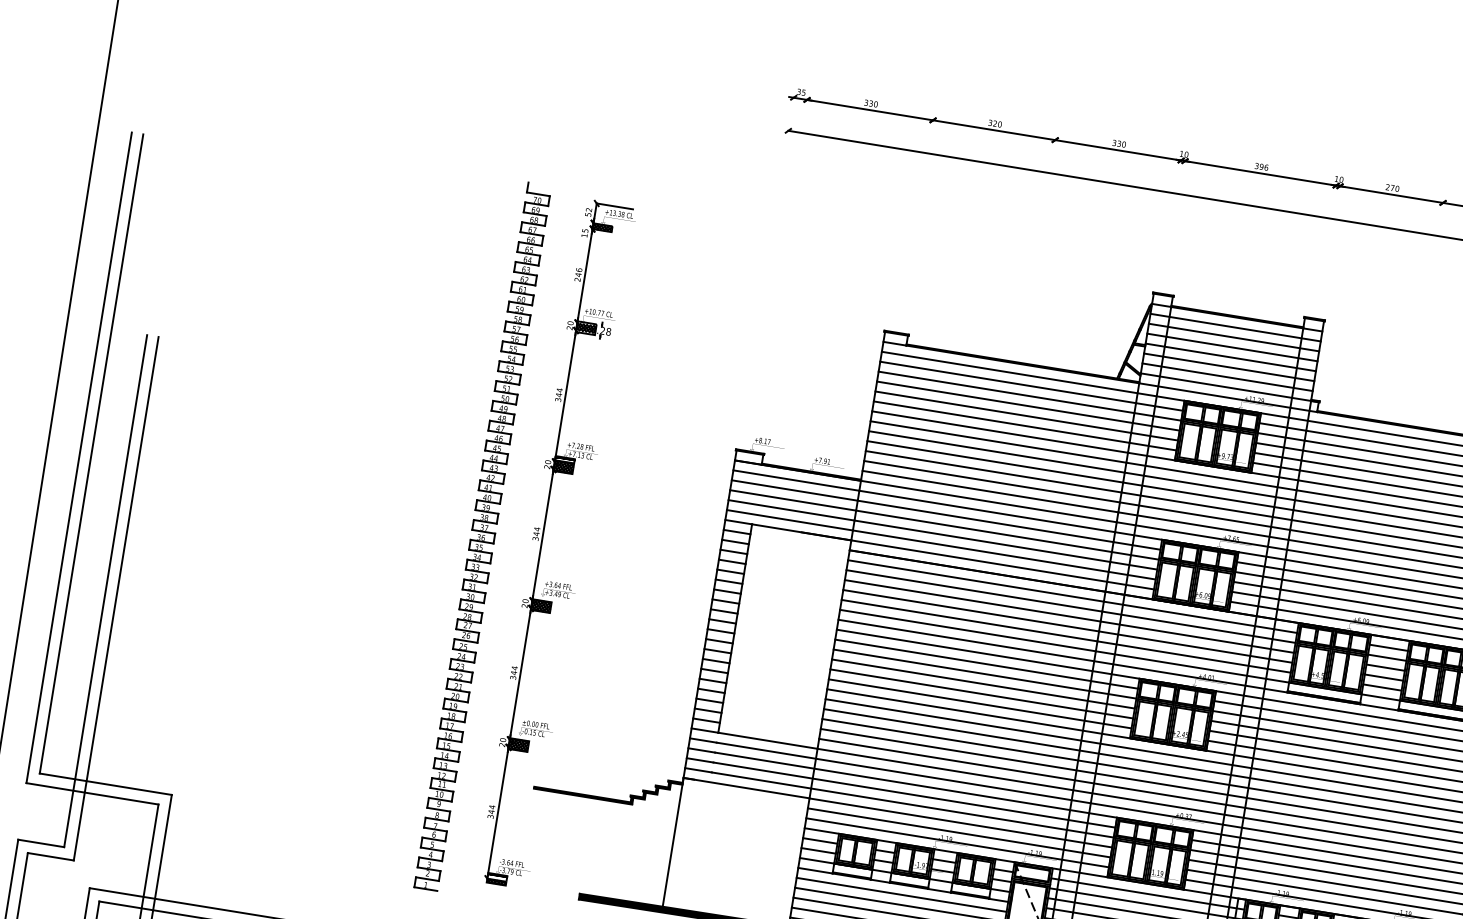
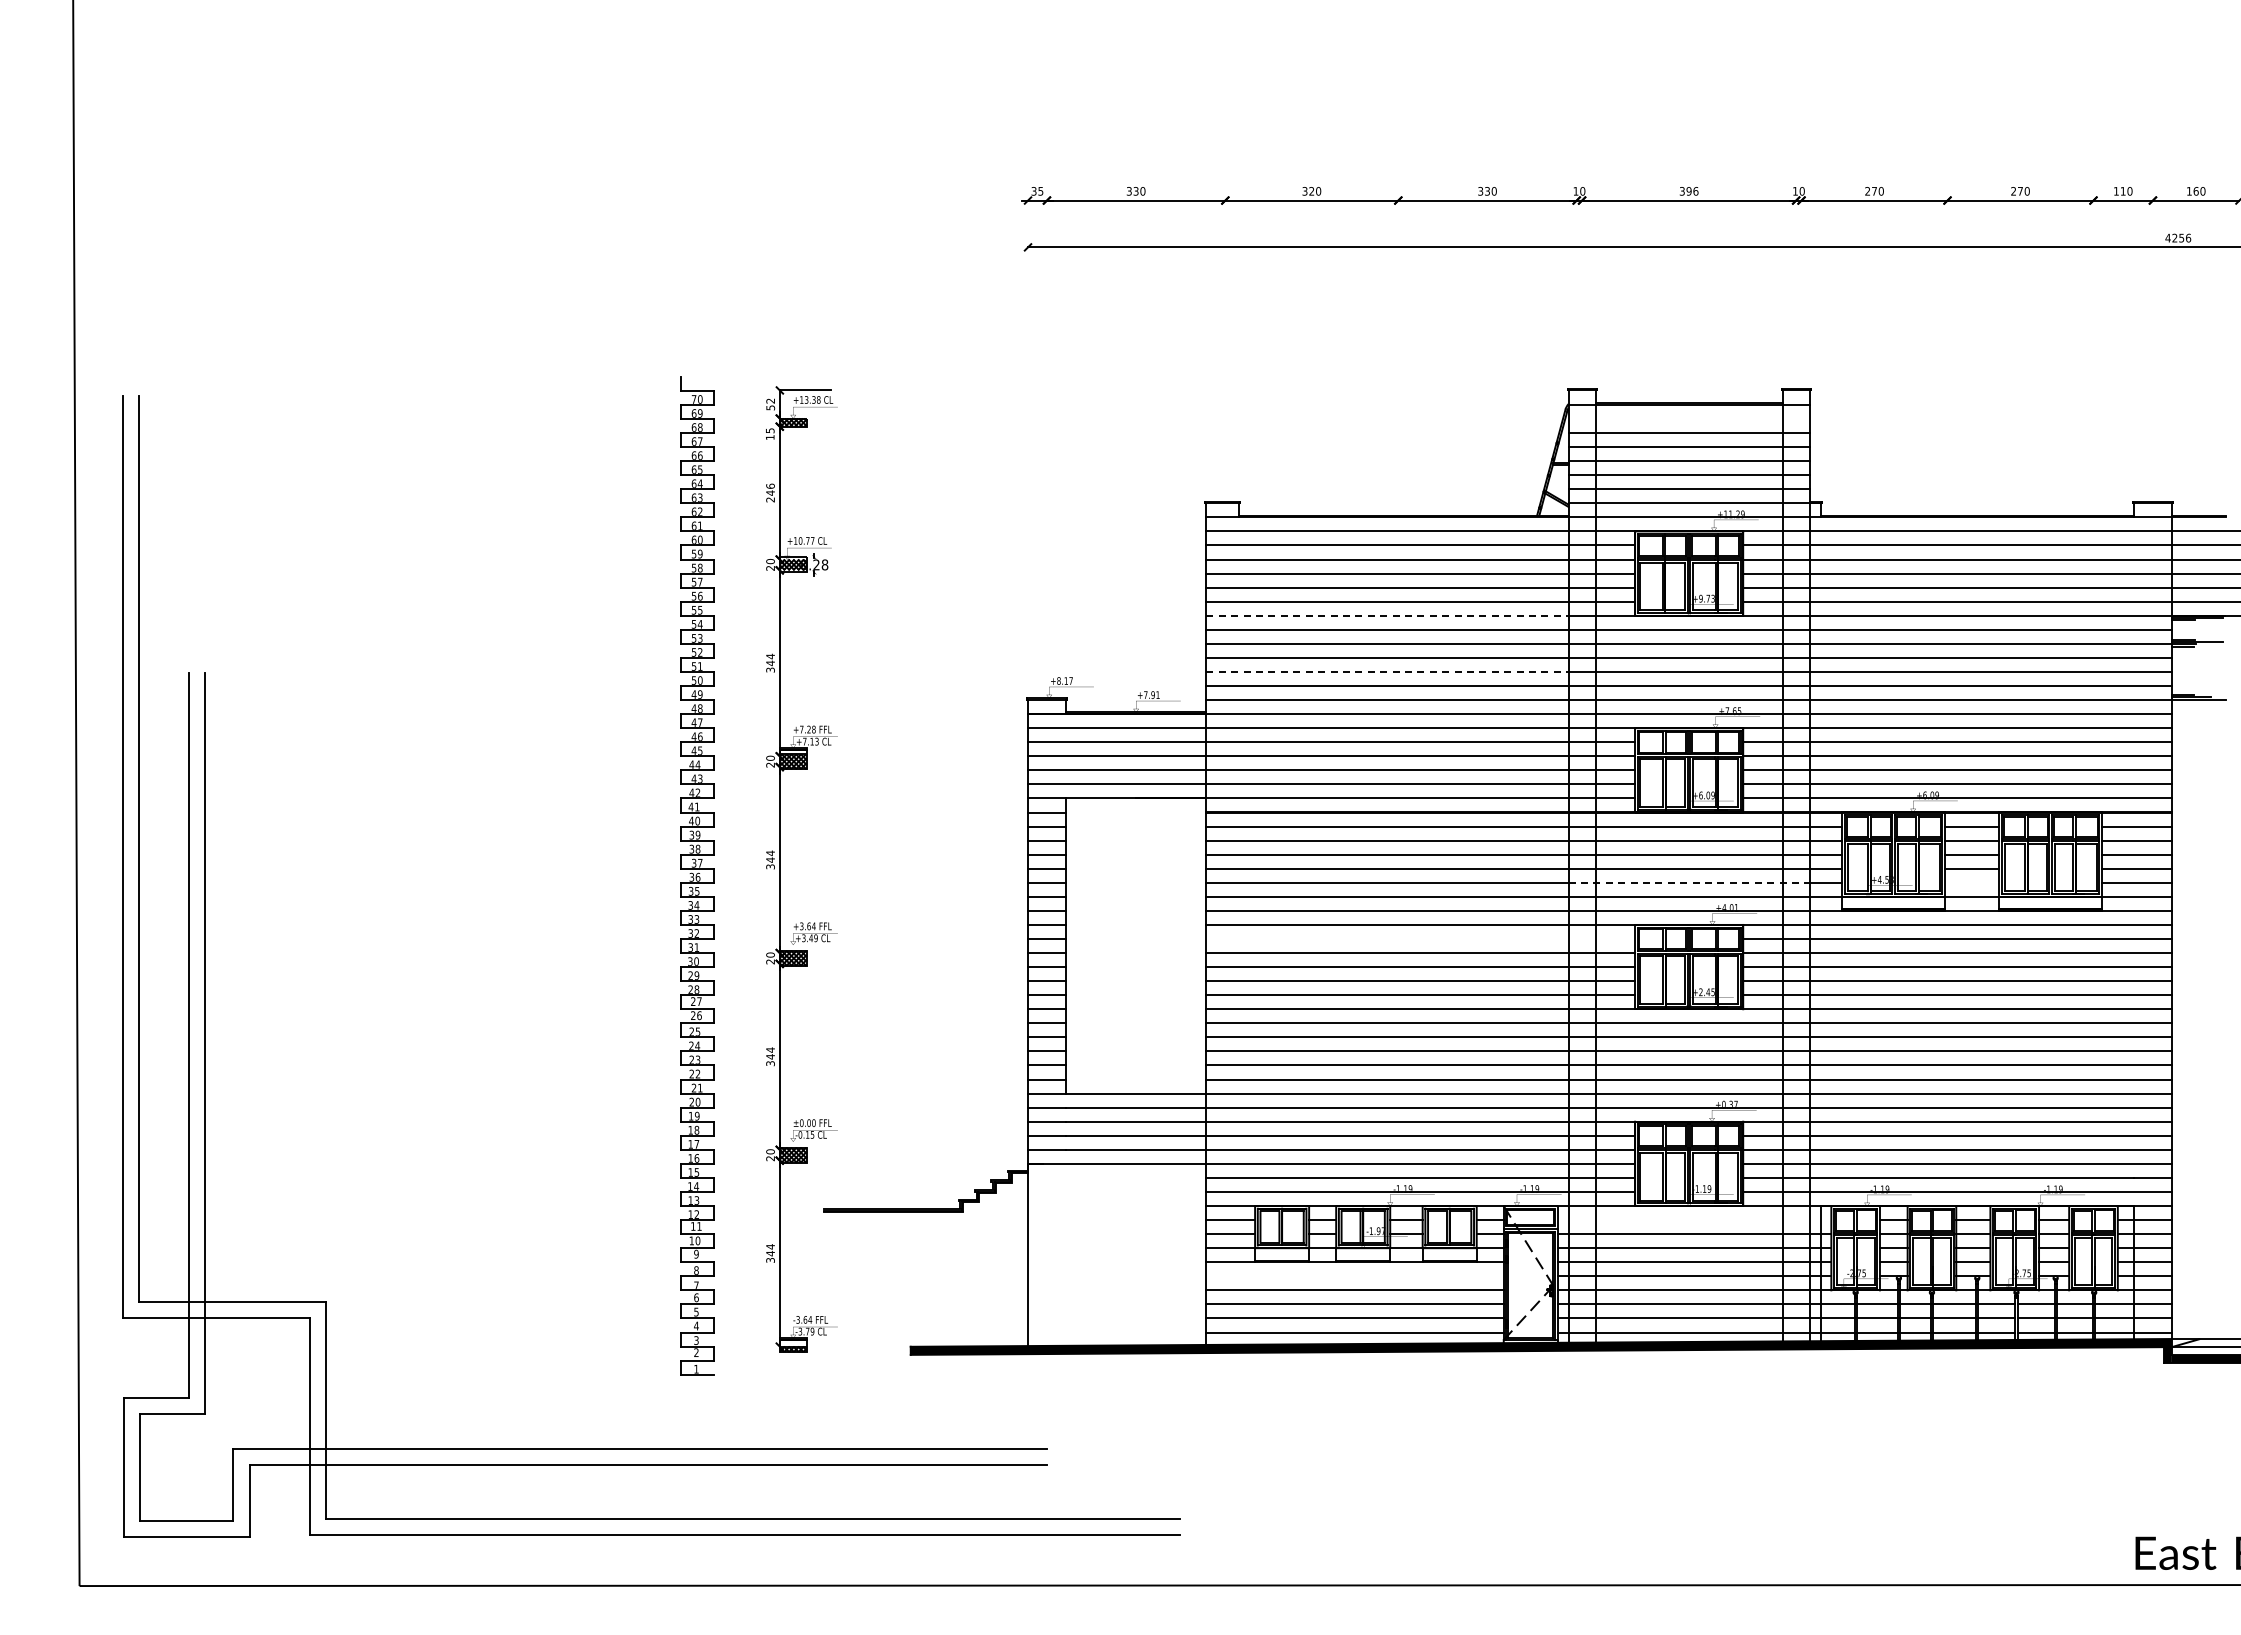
line: (1235, 327) -> (1688, 418), removed
line: (1000, 432) -> (1388, 615), solid -> dashed
line: (994, 471) -> (1388, 671), solid -> dashed
line: (1182, 655) -> (1689, 882), solid -> dashed
line: (986, 663) -> (1420, 938), removed
line: (1382, 687) -> (1971, 882), removed
line: (901, 894) -> (1354, 1276), removed
line: (1147, 894) -> (1694, 1220), removed

